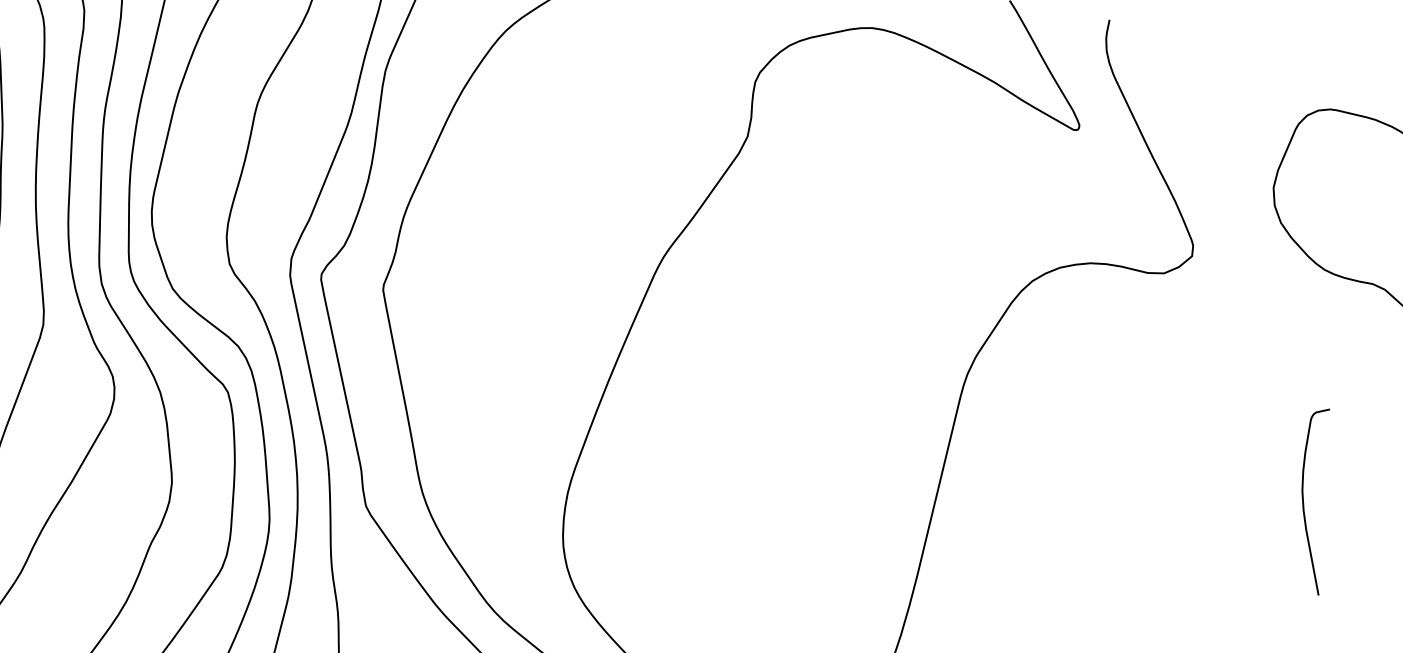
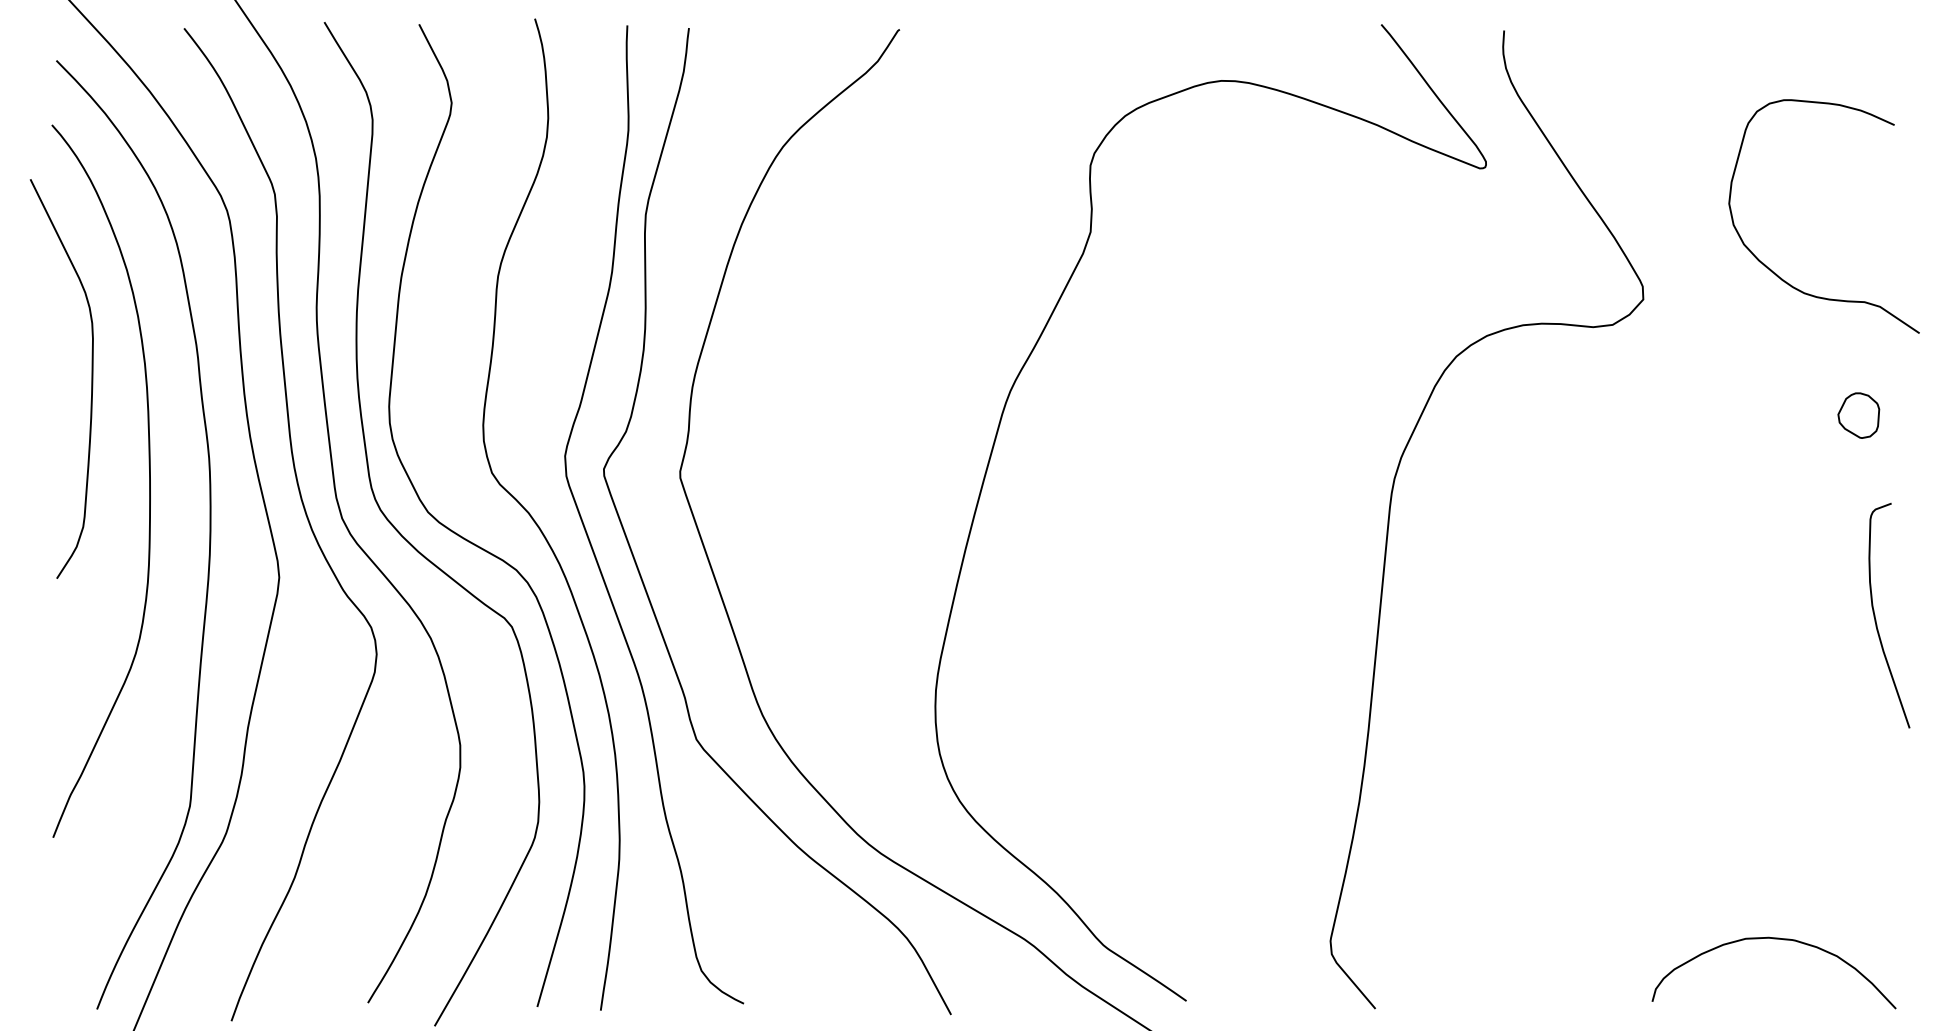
part: (1354, 376) -> (1858, 415), added
curve: (1304, 502) -> (1876, 619), moved

